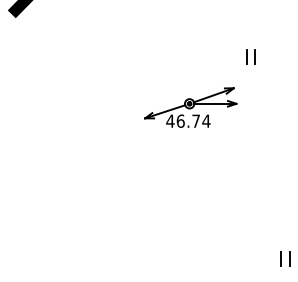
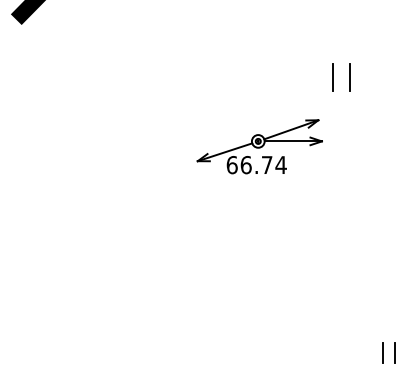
part: (250, 56) -> (341, 77), size x1.4
text: (169, 121) -> (231, 165), 46.74 -> 66.74

